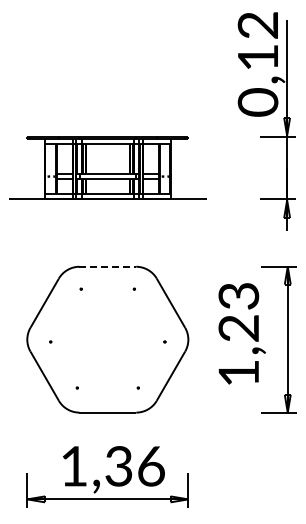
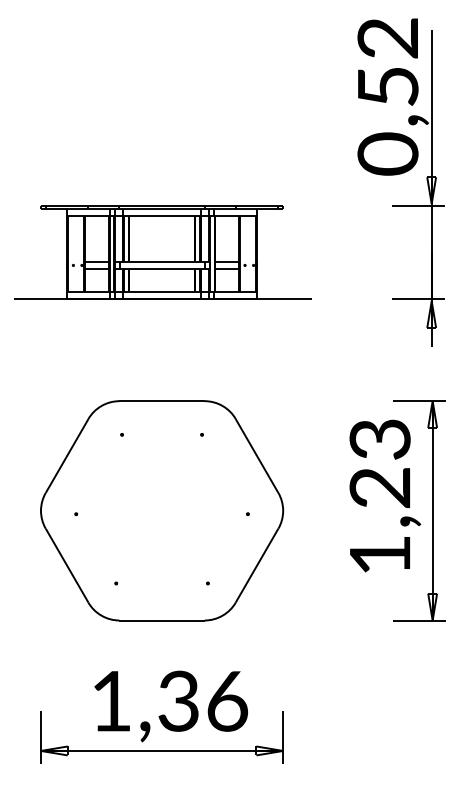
text: (258, 57) -> (388, 86), 0,12 -> 0,52
line: (108, 266) -> (163, 400), dashed -> solid
text: (241, 333) -> (384, 495), moved

